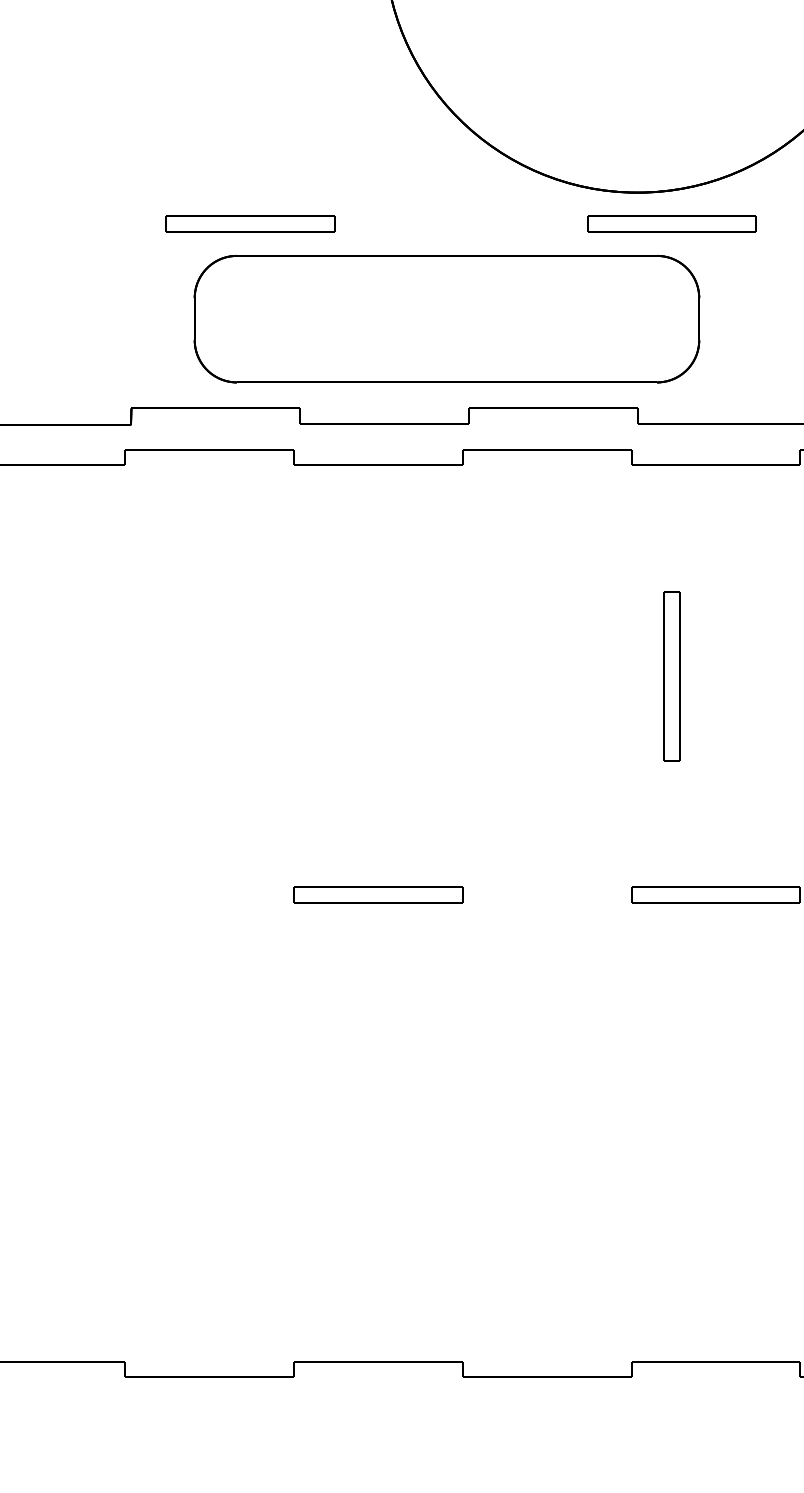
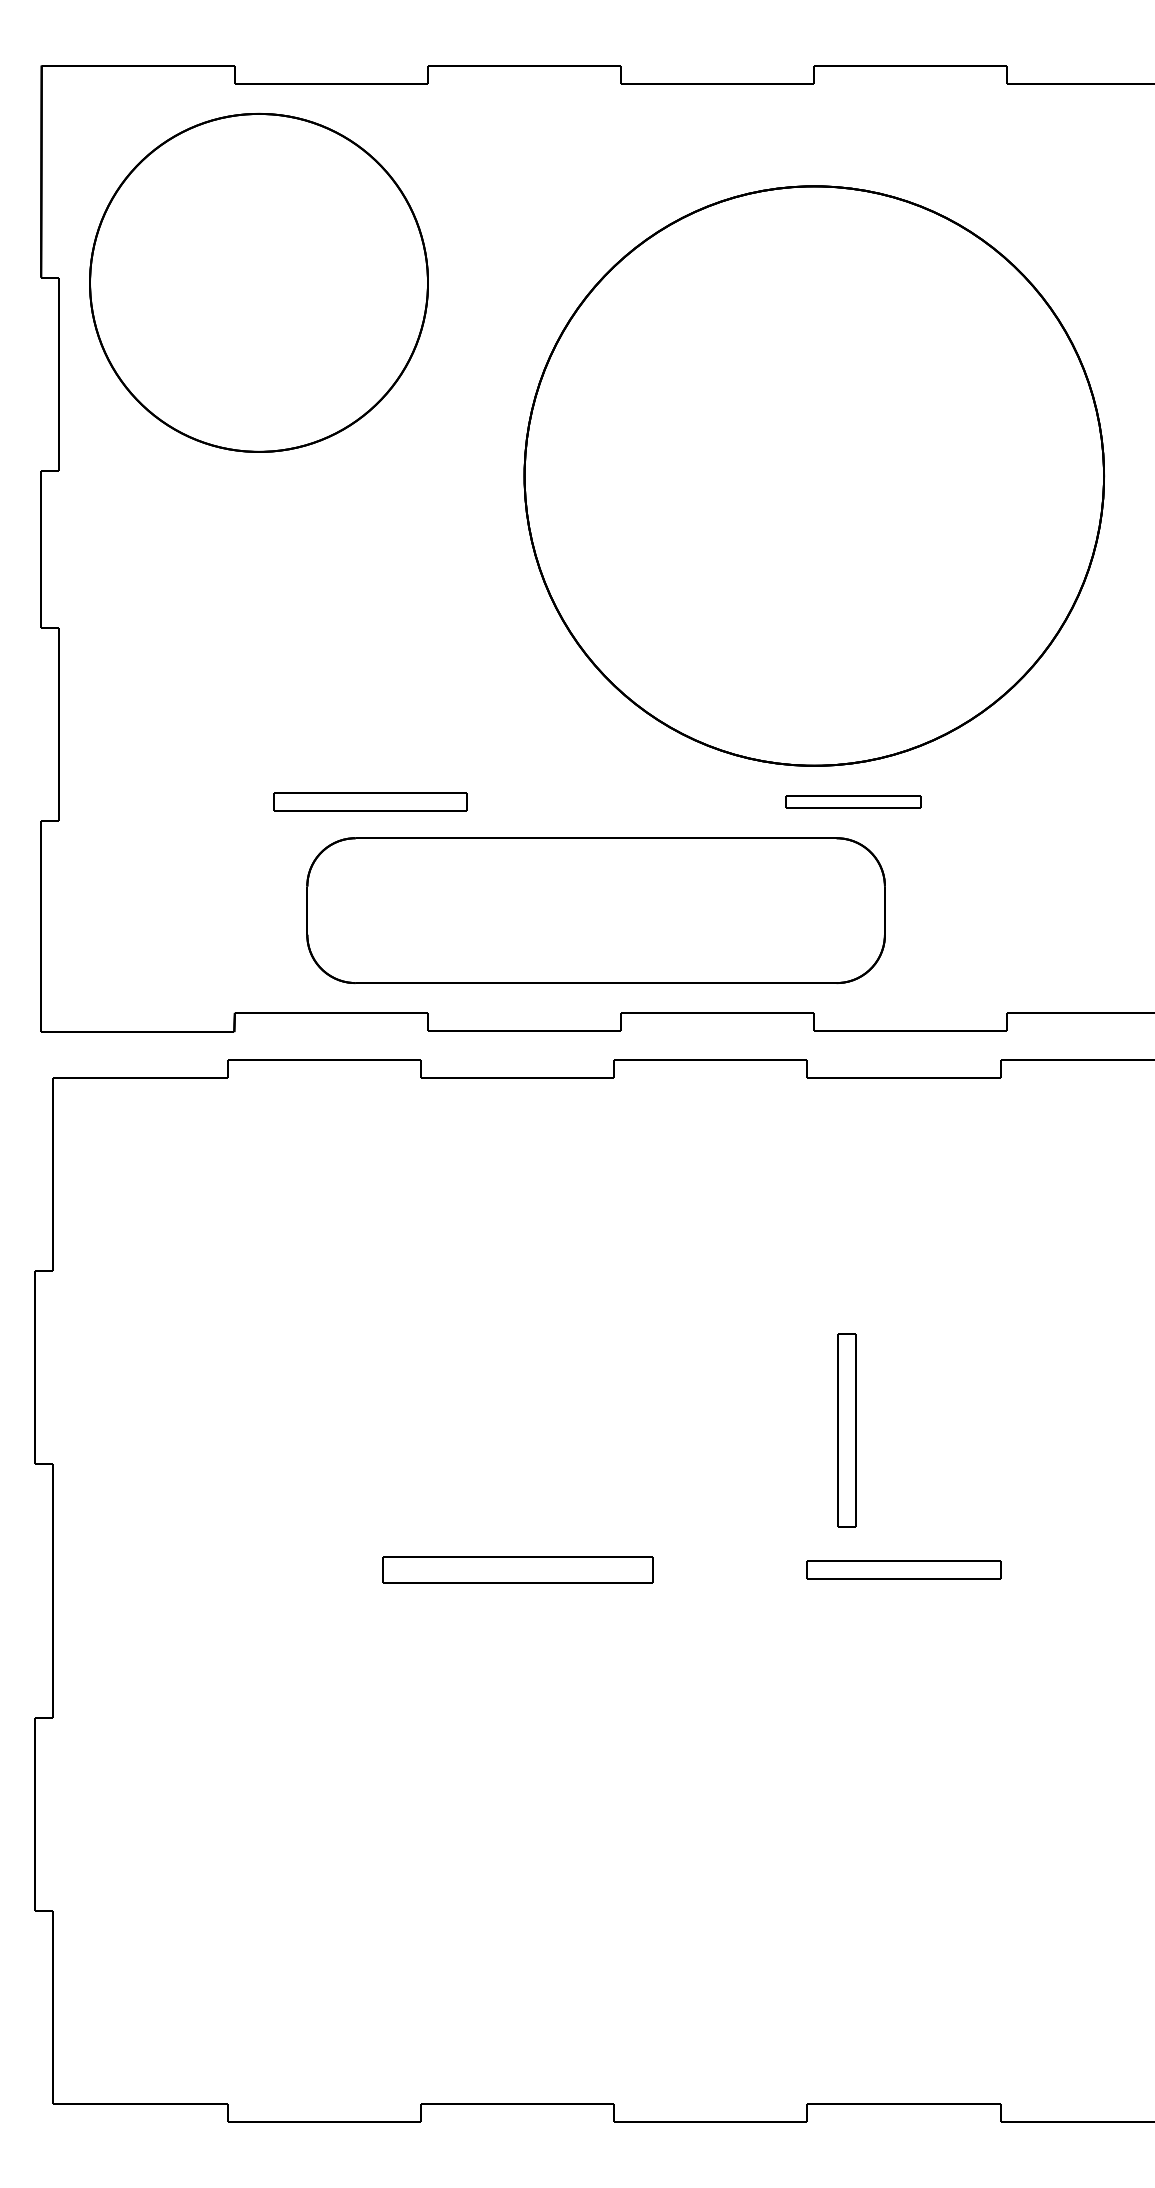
part: (671, 223) -> (853, 801), size x0.7
part: (671, 676) -> (846, 1430), moved
part: (378, 894) -> (517, 1569), size x1.4

